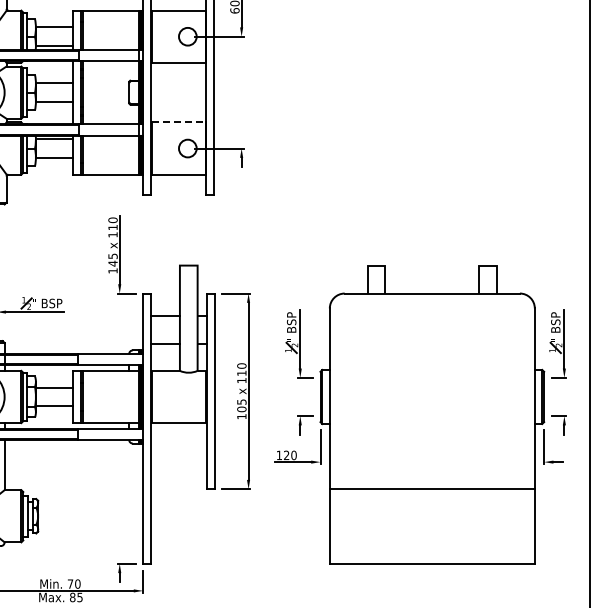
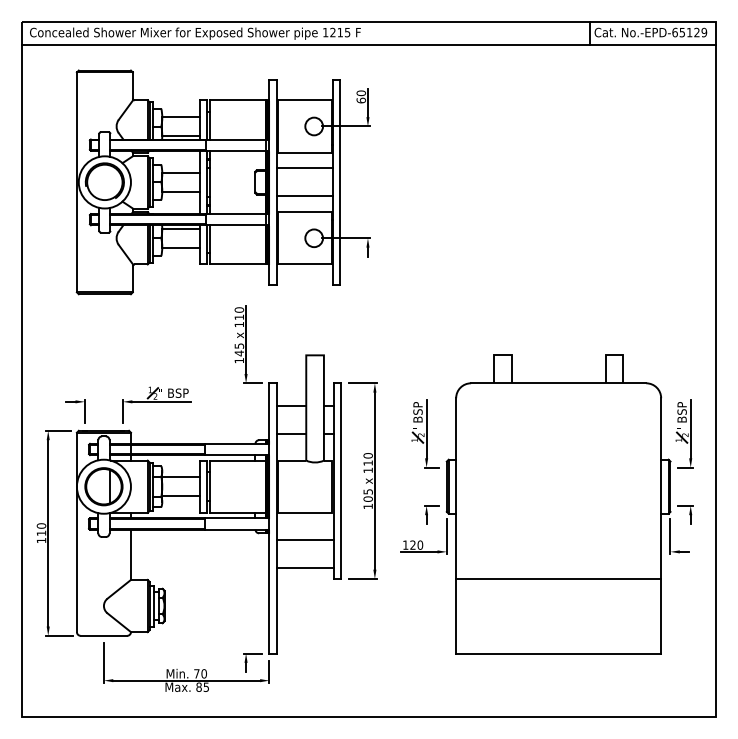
line: (178, 78) -> (304, 168), added
line: (178, 106) -> (304, 196), added
line: (179, 122) -> (305, 212), dashed -> solid
line: (178, 449) -> (304, 539), added
line: (178, 477) -> (304, 567), added

